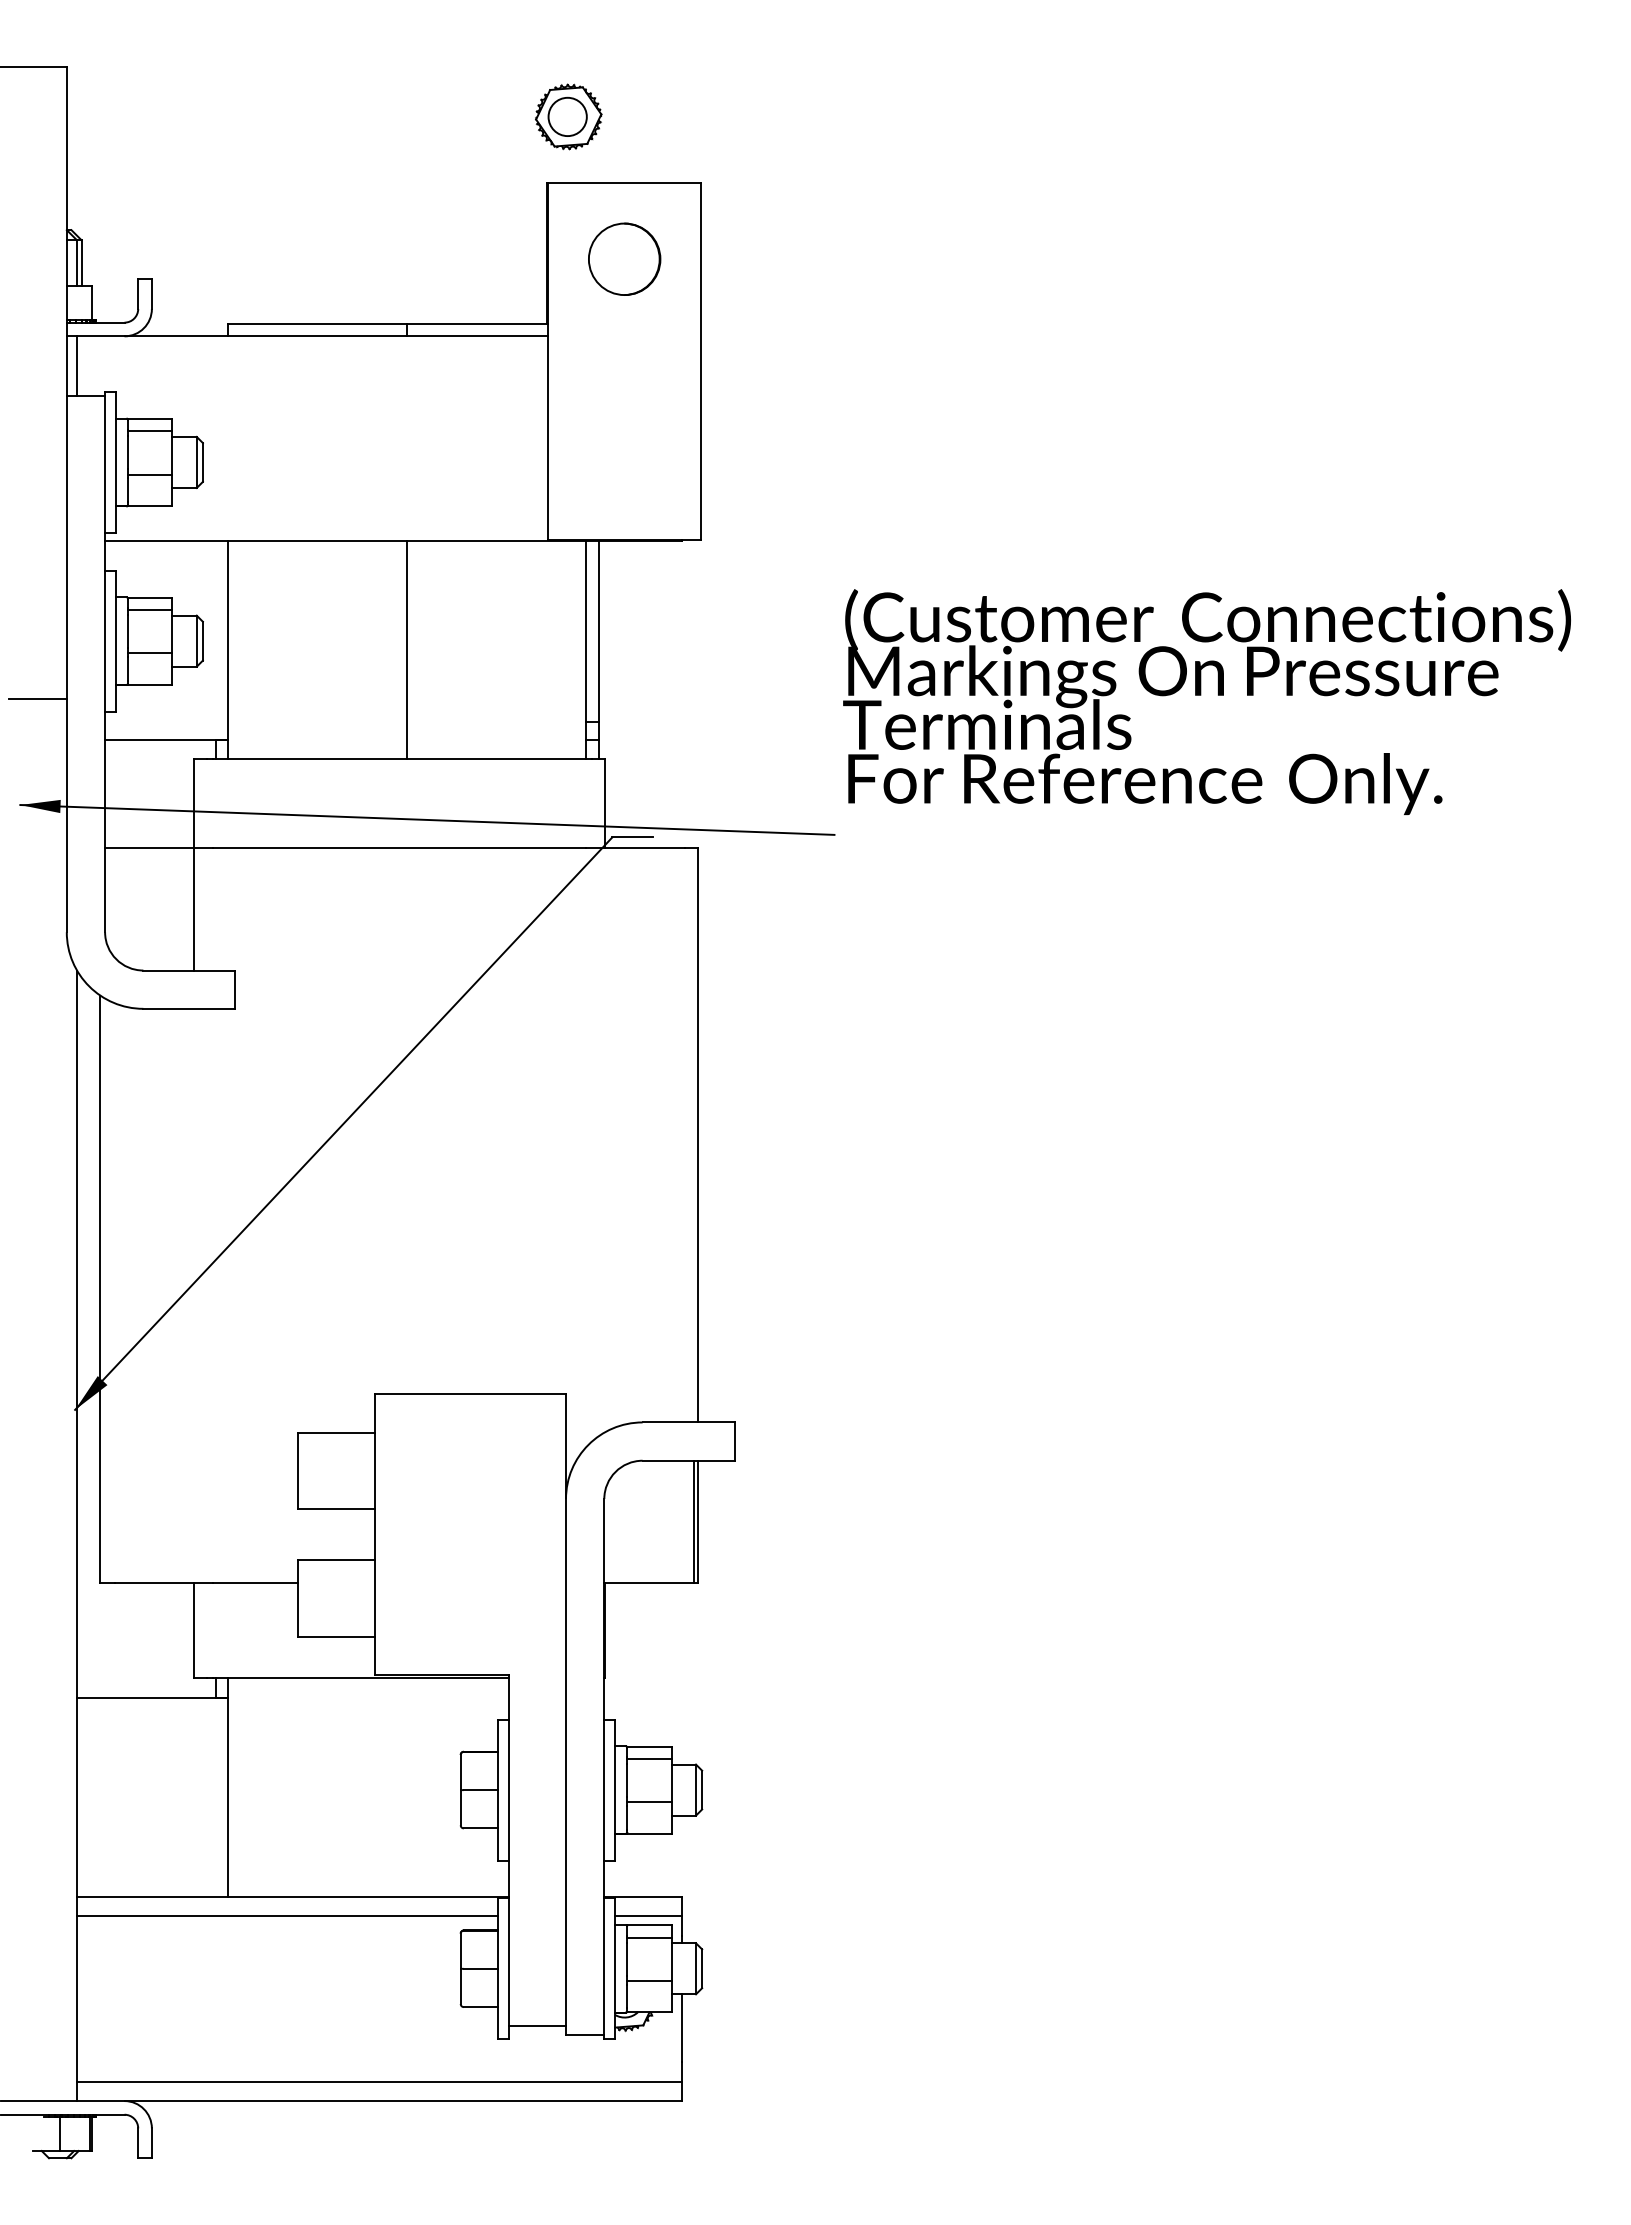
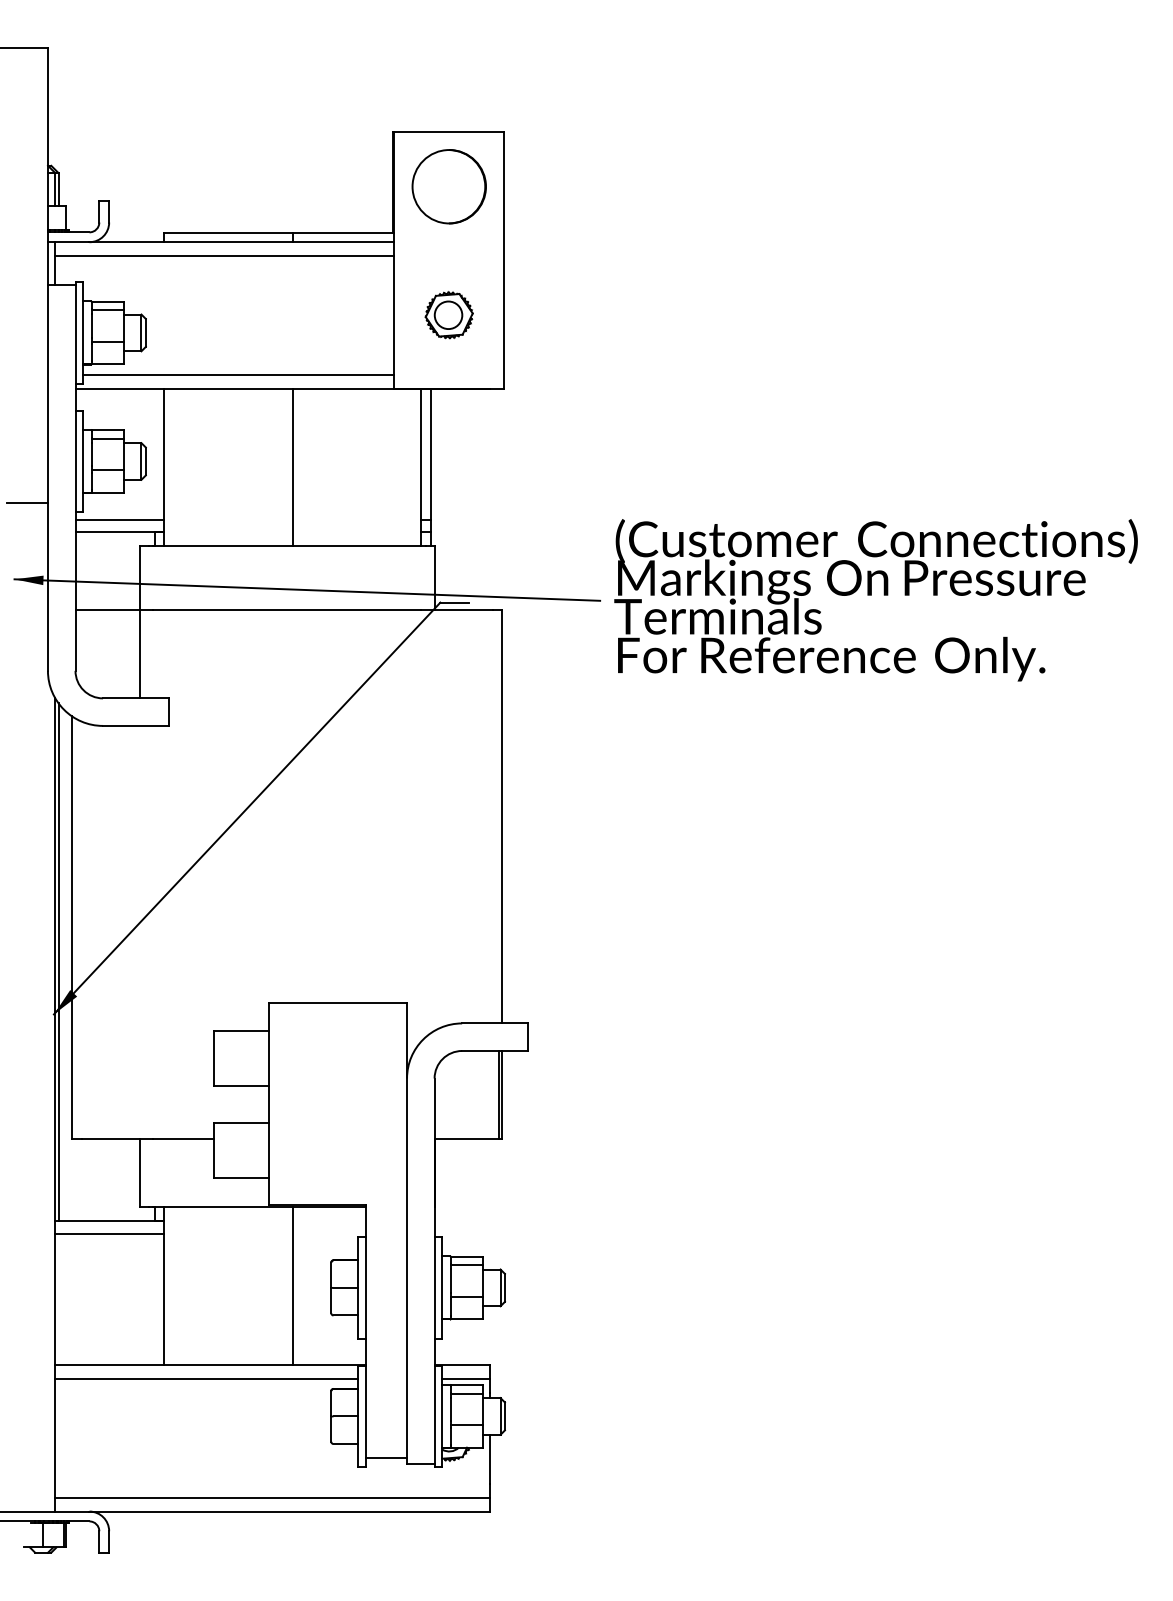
part: (568, 116) -> (449, 314), moved
circle: (624, 259) -> (449, 186), size x1.43
line: (312, 355) -> (224, 255), added
line: (331, 521) -> (238, 375), added
text: (1206, 702) -> (875, 600), moved
line: (166, 722) -> (119, 519), added
line: (81, 1337) -> (58, 962), added
line: (152, 1715) -> (109, 1234), added
line: (407, 1787) -> (293, 1286), added

